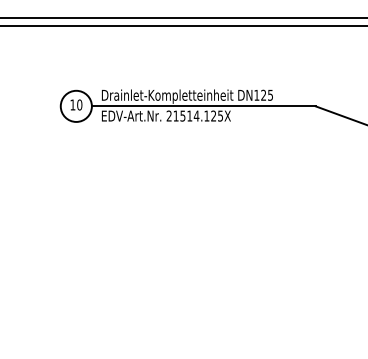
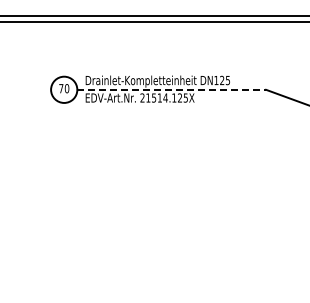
text: (73, 104) -> (61, 88), 10 -> 70
line: (204, 105) -> (172, 89), solid -> dashed

